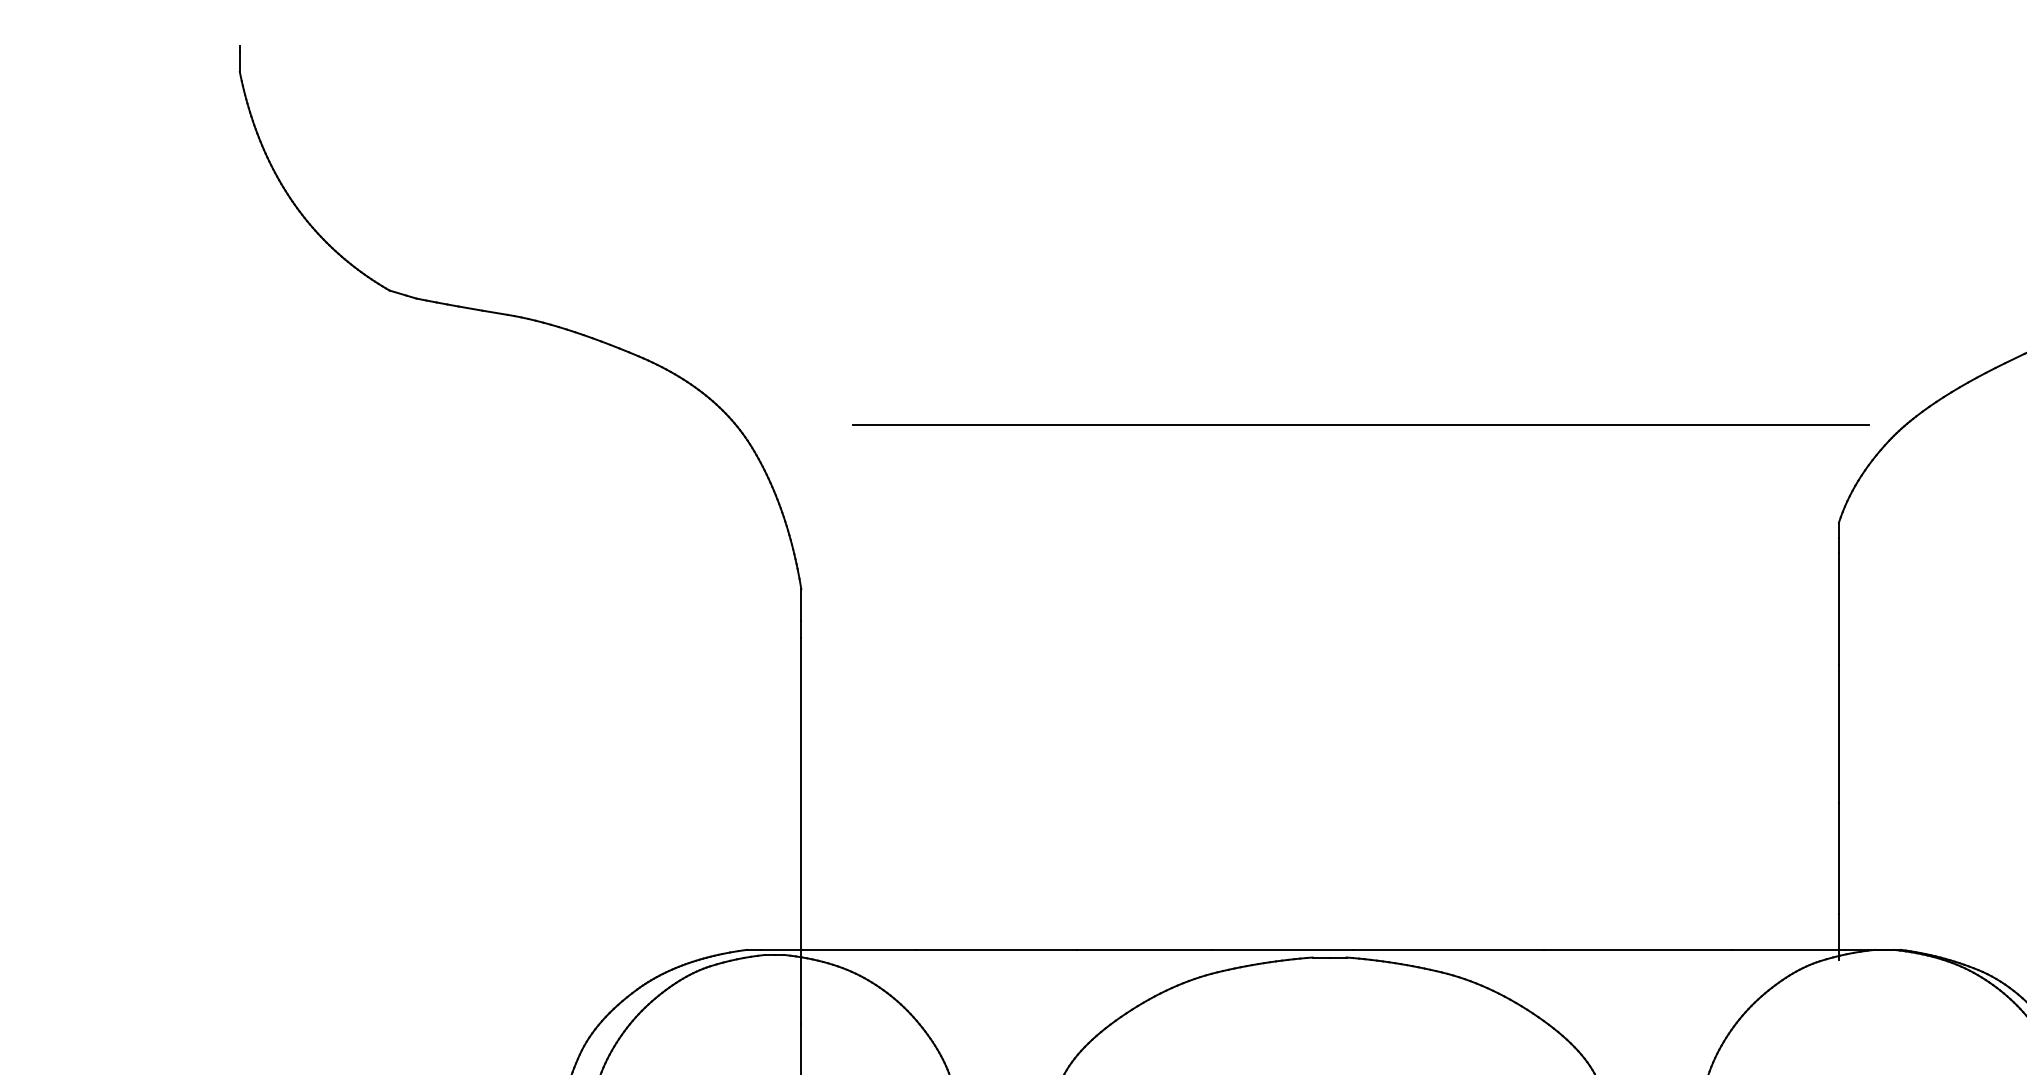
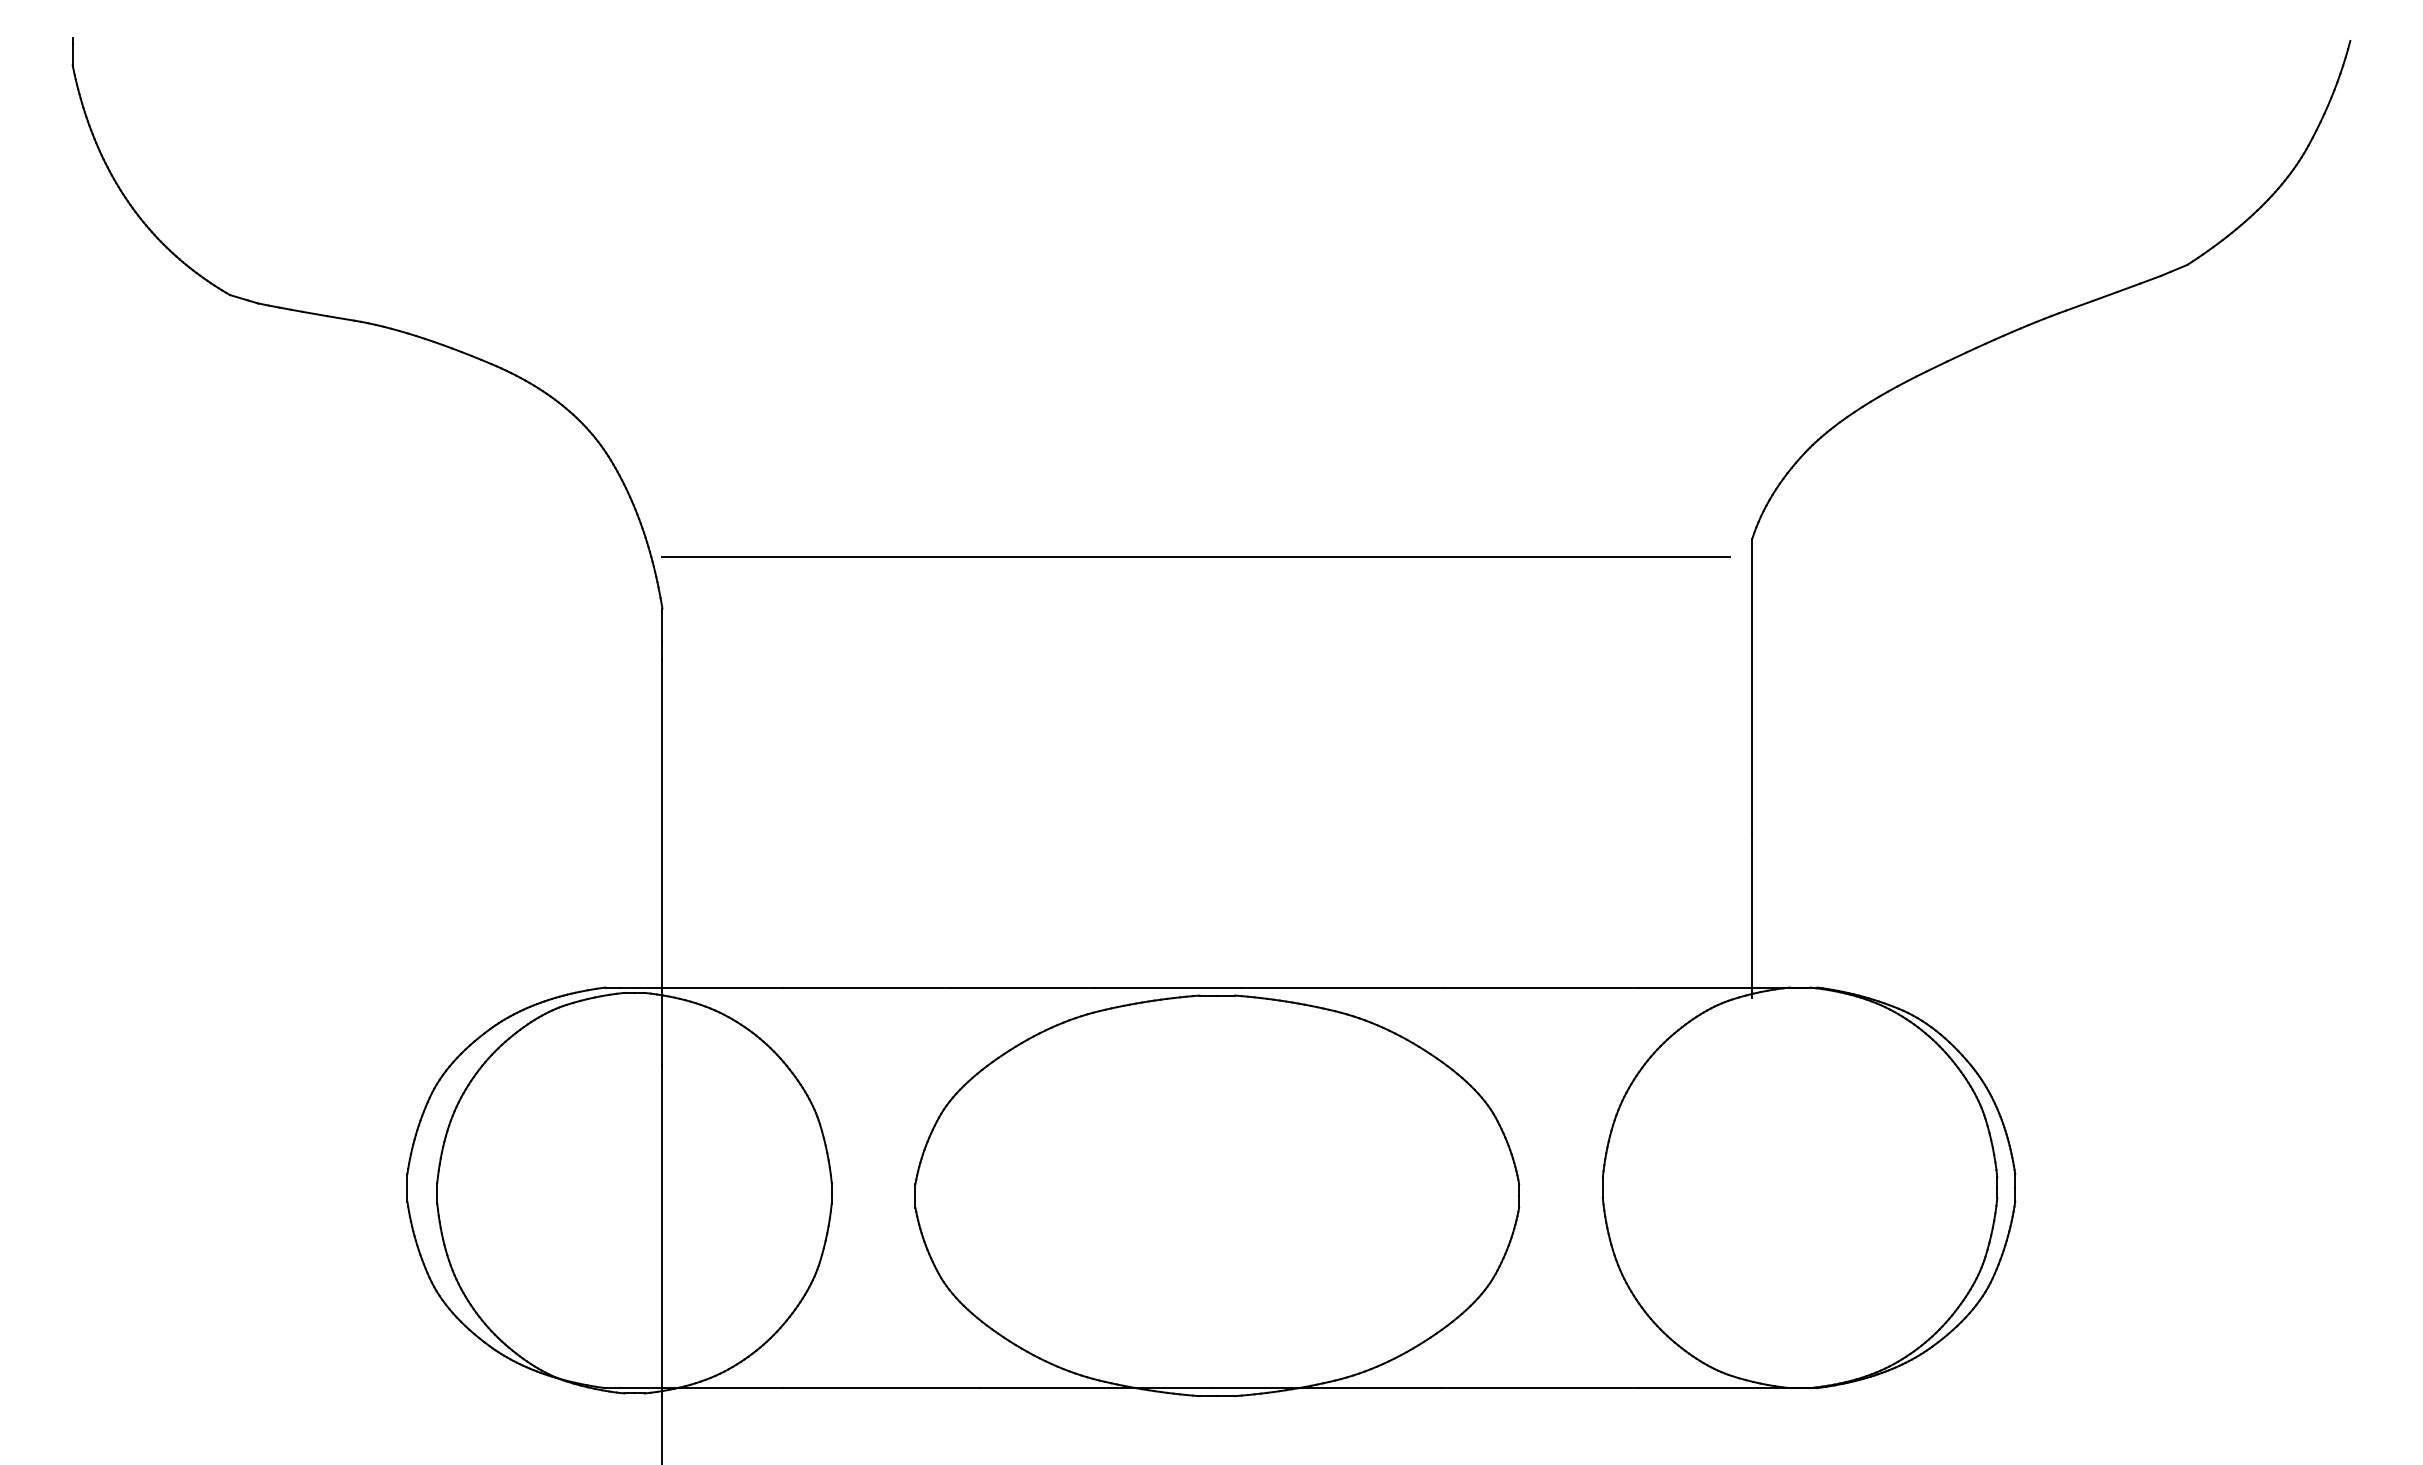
line: (1360, 425) -> (1195, 556), moved

